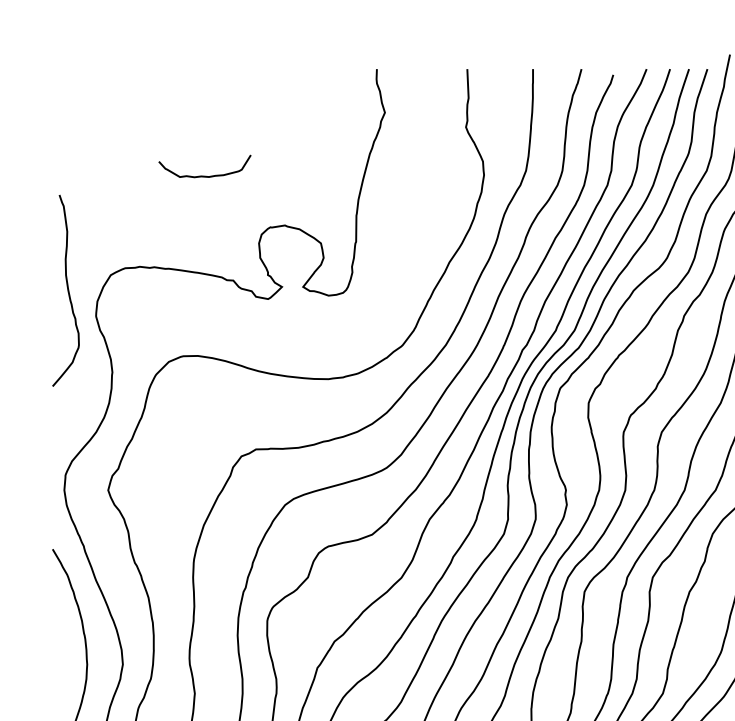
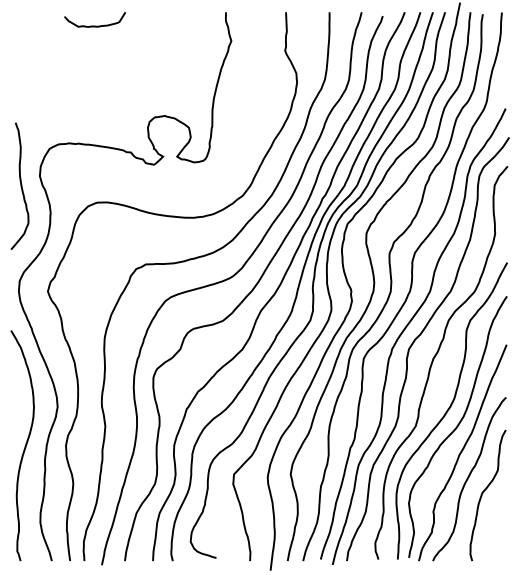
curve: (204, 175) -> (94, 25), moved
curve: (66, 289) -> (20, 185), moved

